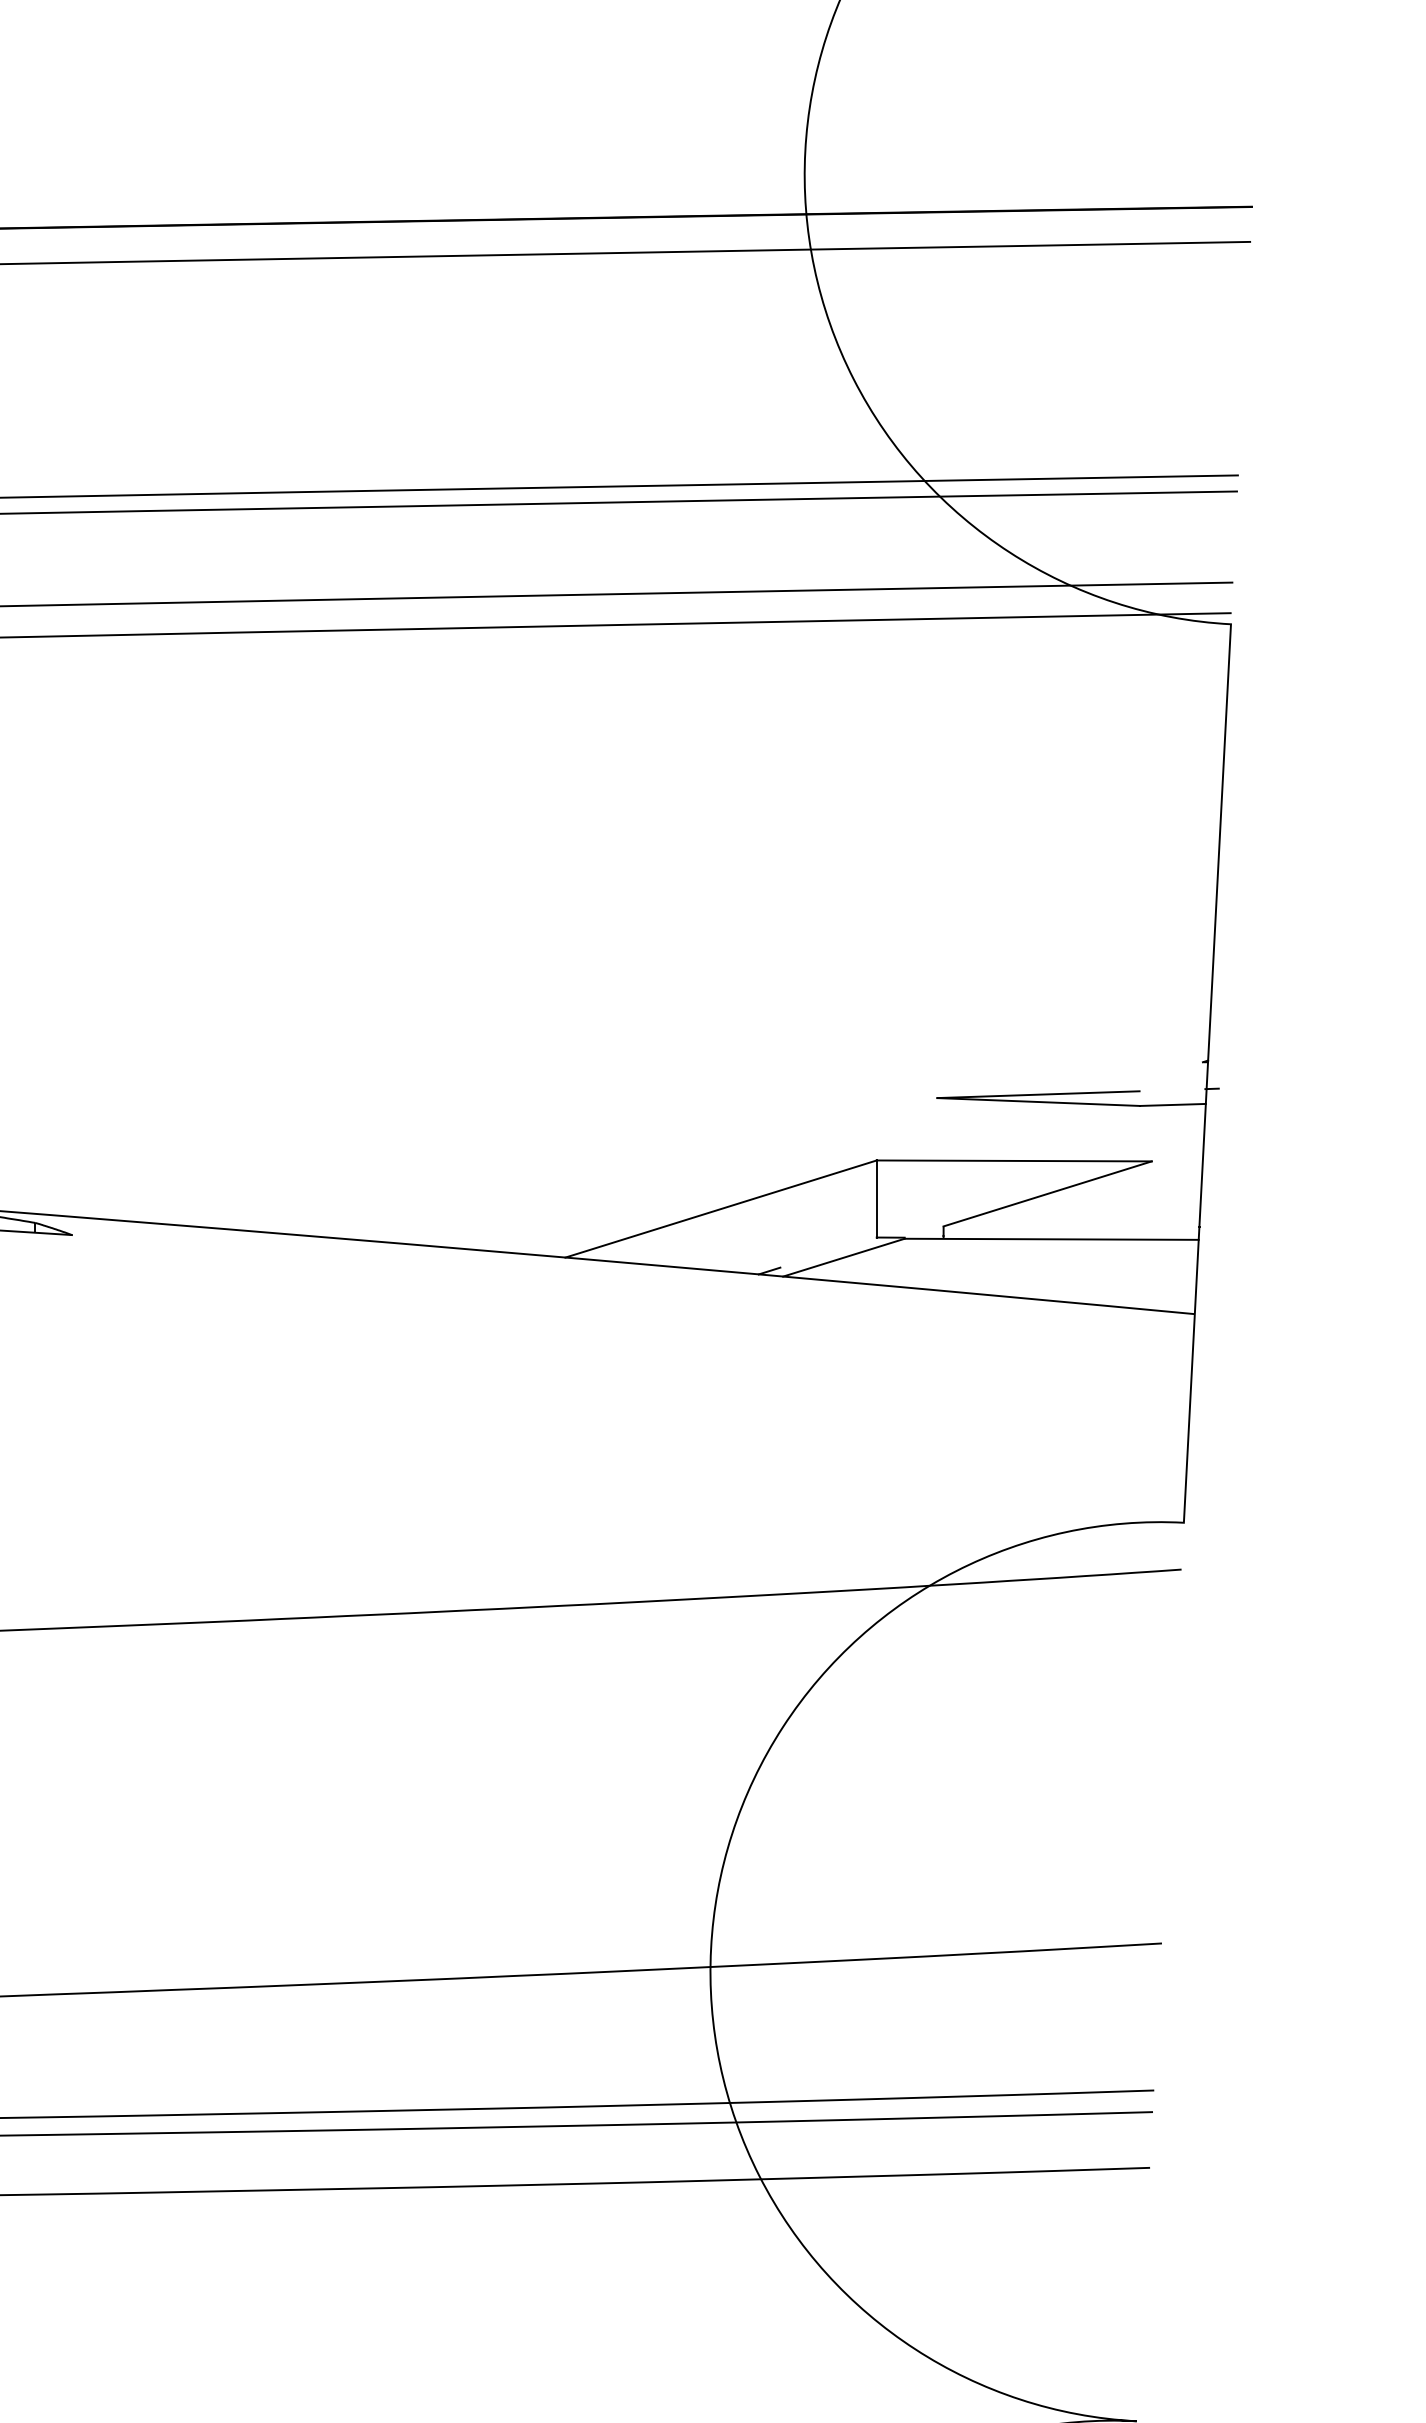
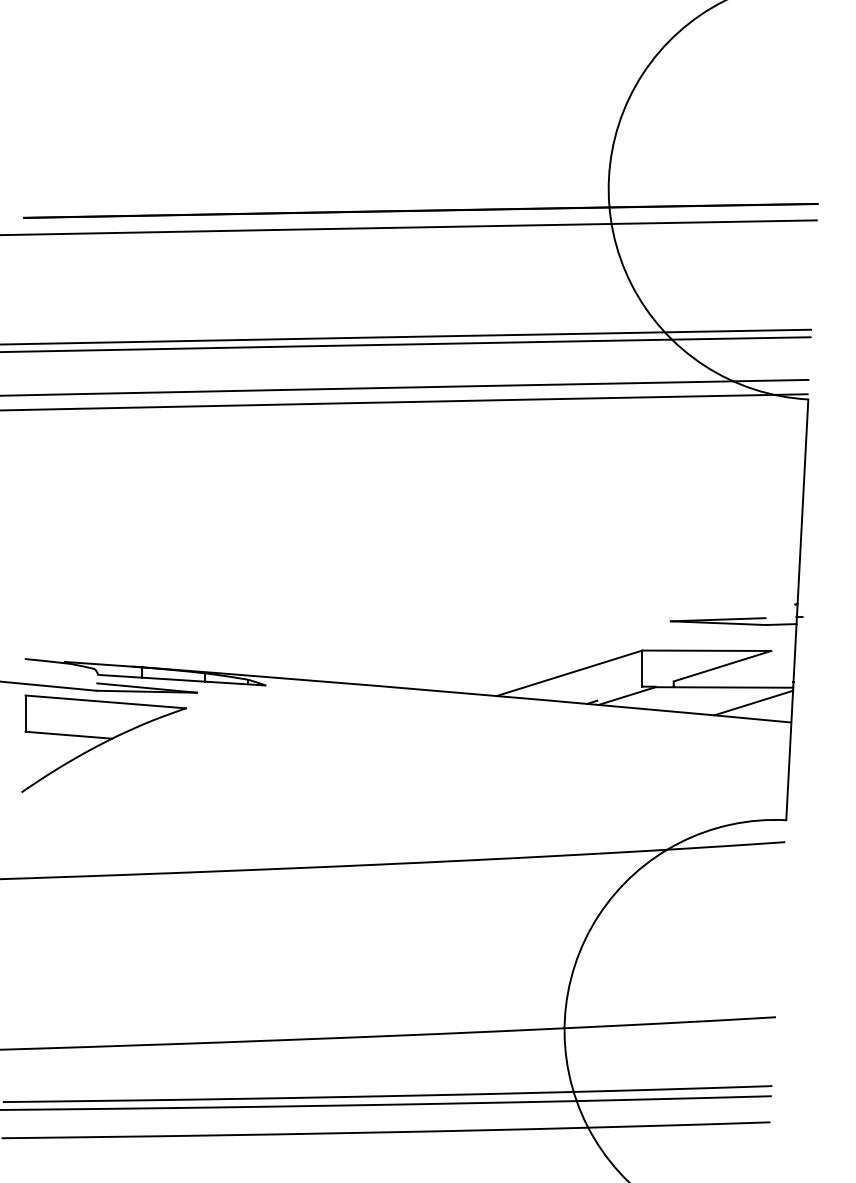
line: (1113, 1271) -> (753, 702), added

